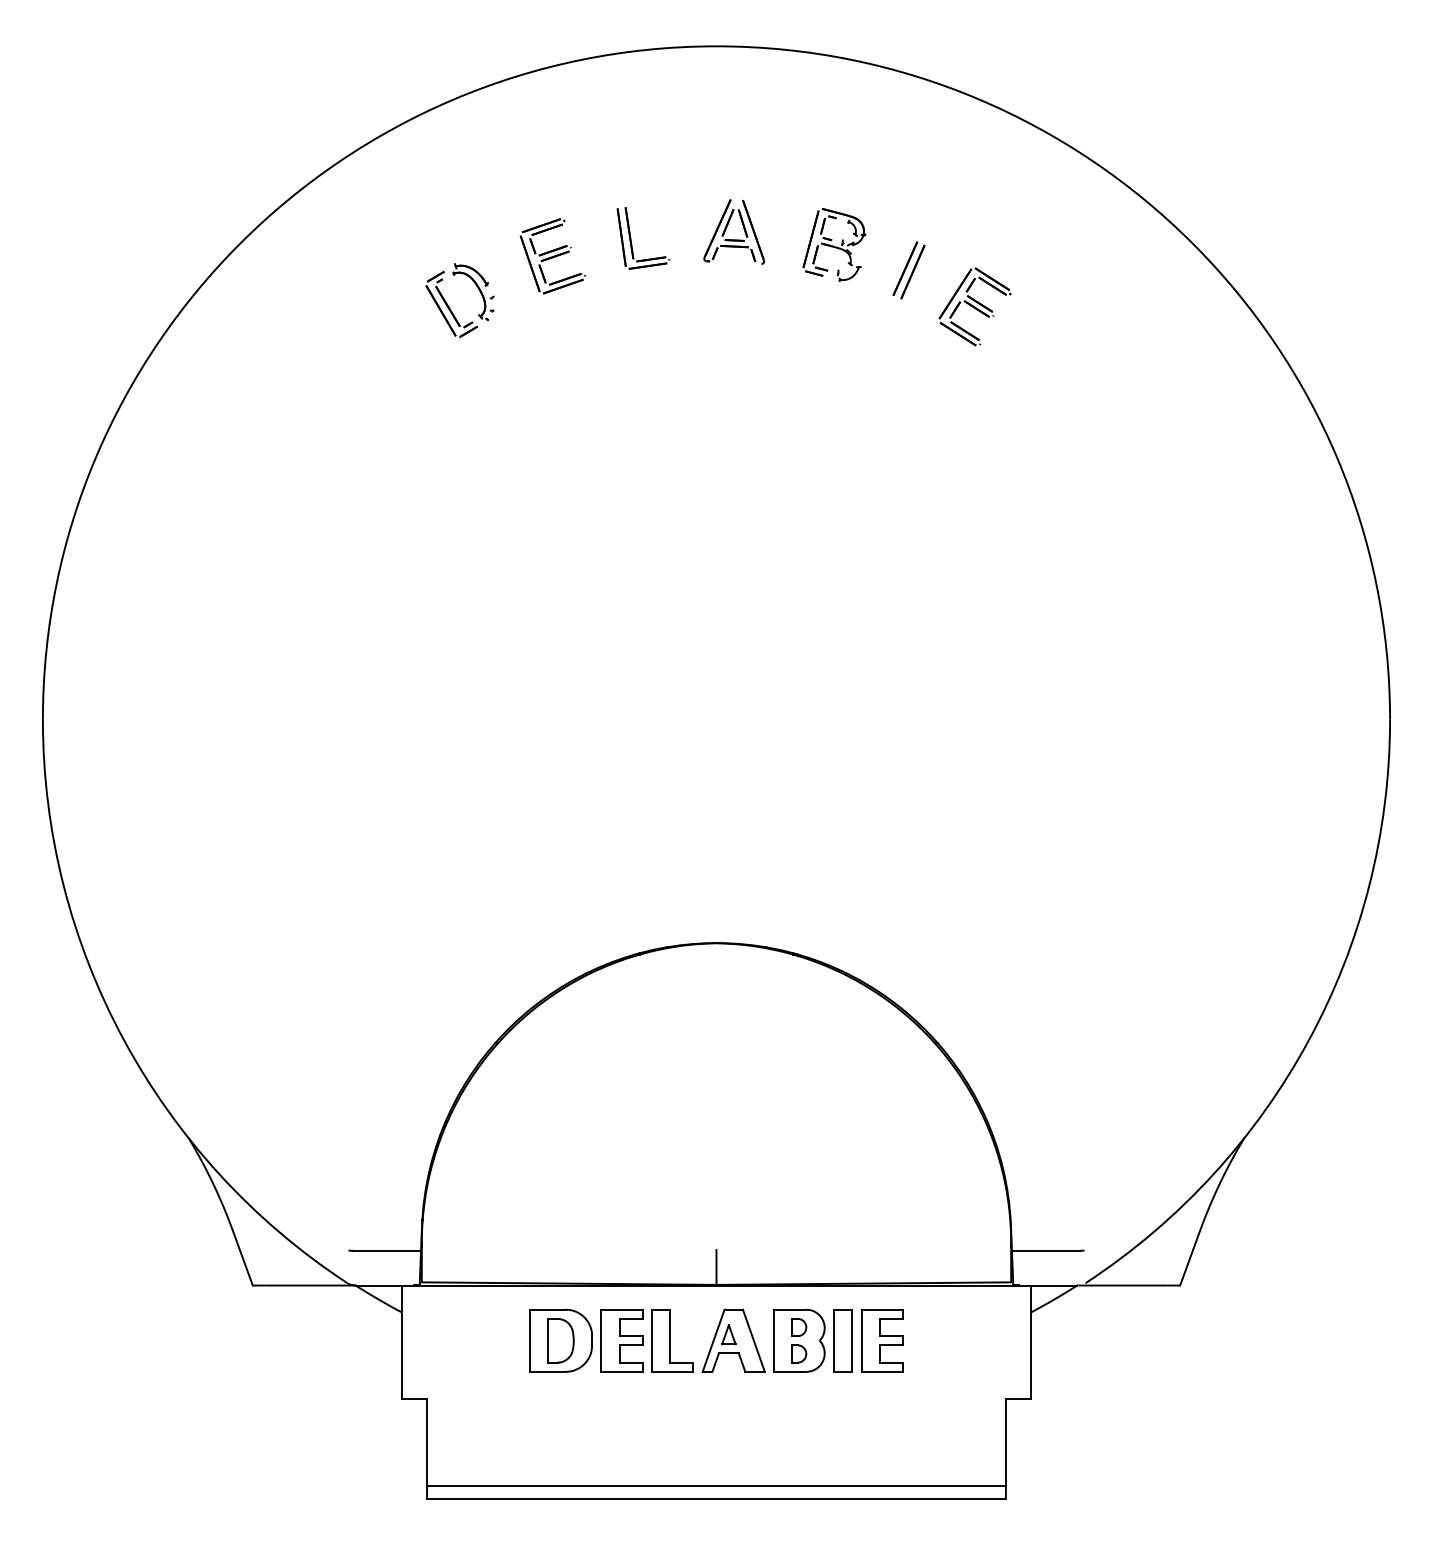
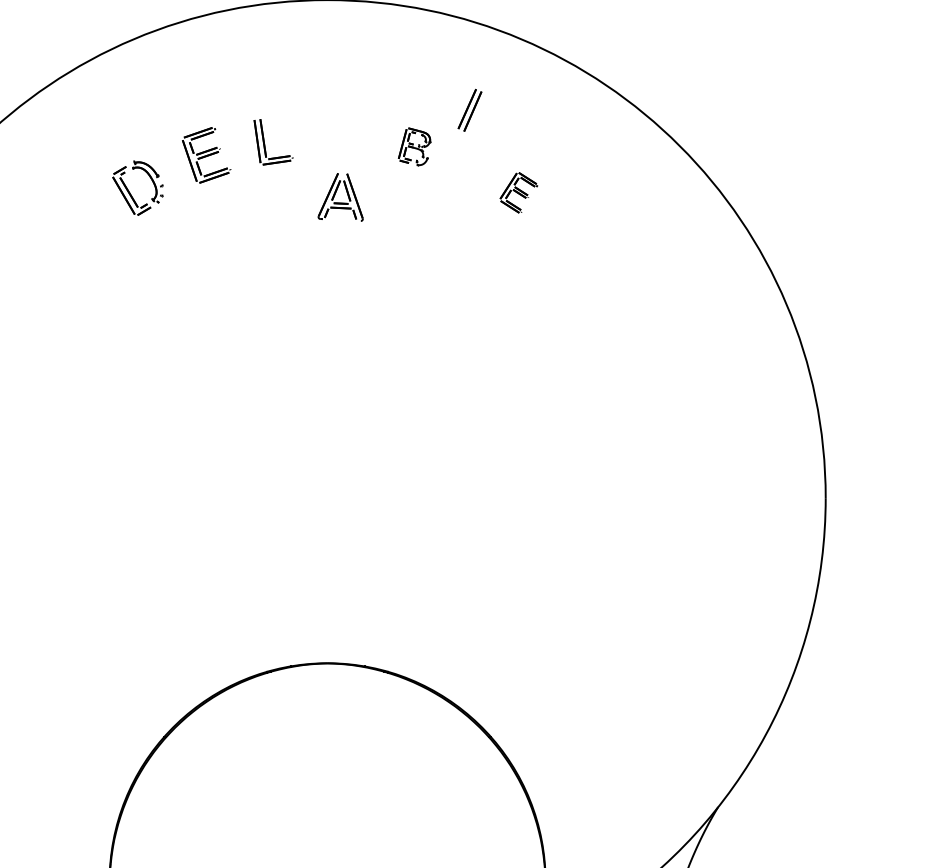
part: (734, 239) -> (340, 202), moved
part: (834, 244) -> (414, 146), size x0.7
part: (908, 270) -> (469, 110), moved
part: (974, 306) -> (518, 192), size x0.7

